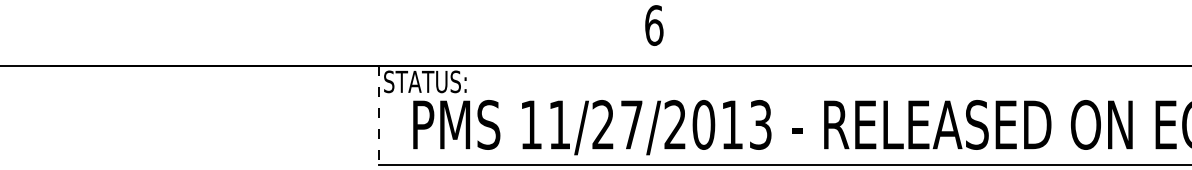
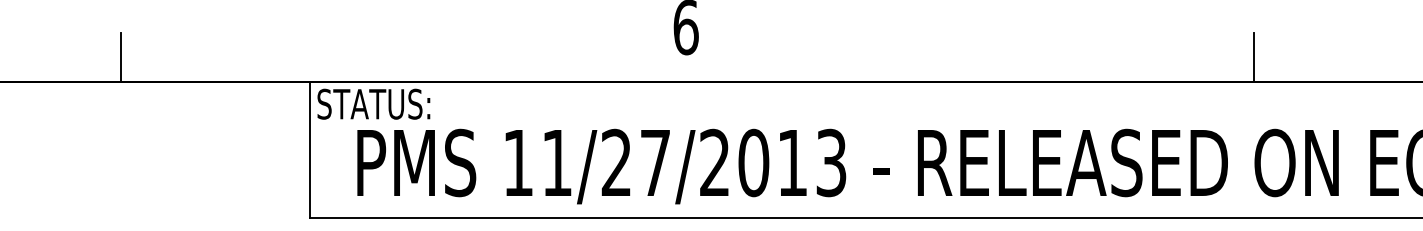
line: (239, 47) -> (120, 57), added
line: (1070, 47) -> (1253, 57), added
line: (378, 115) -> (309, 150), dashed -> solid

